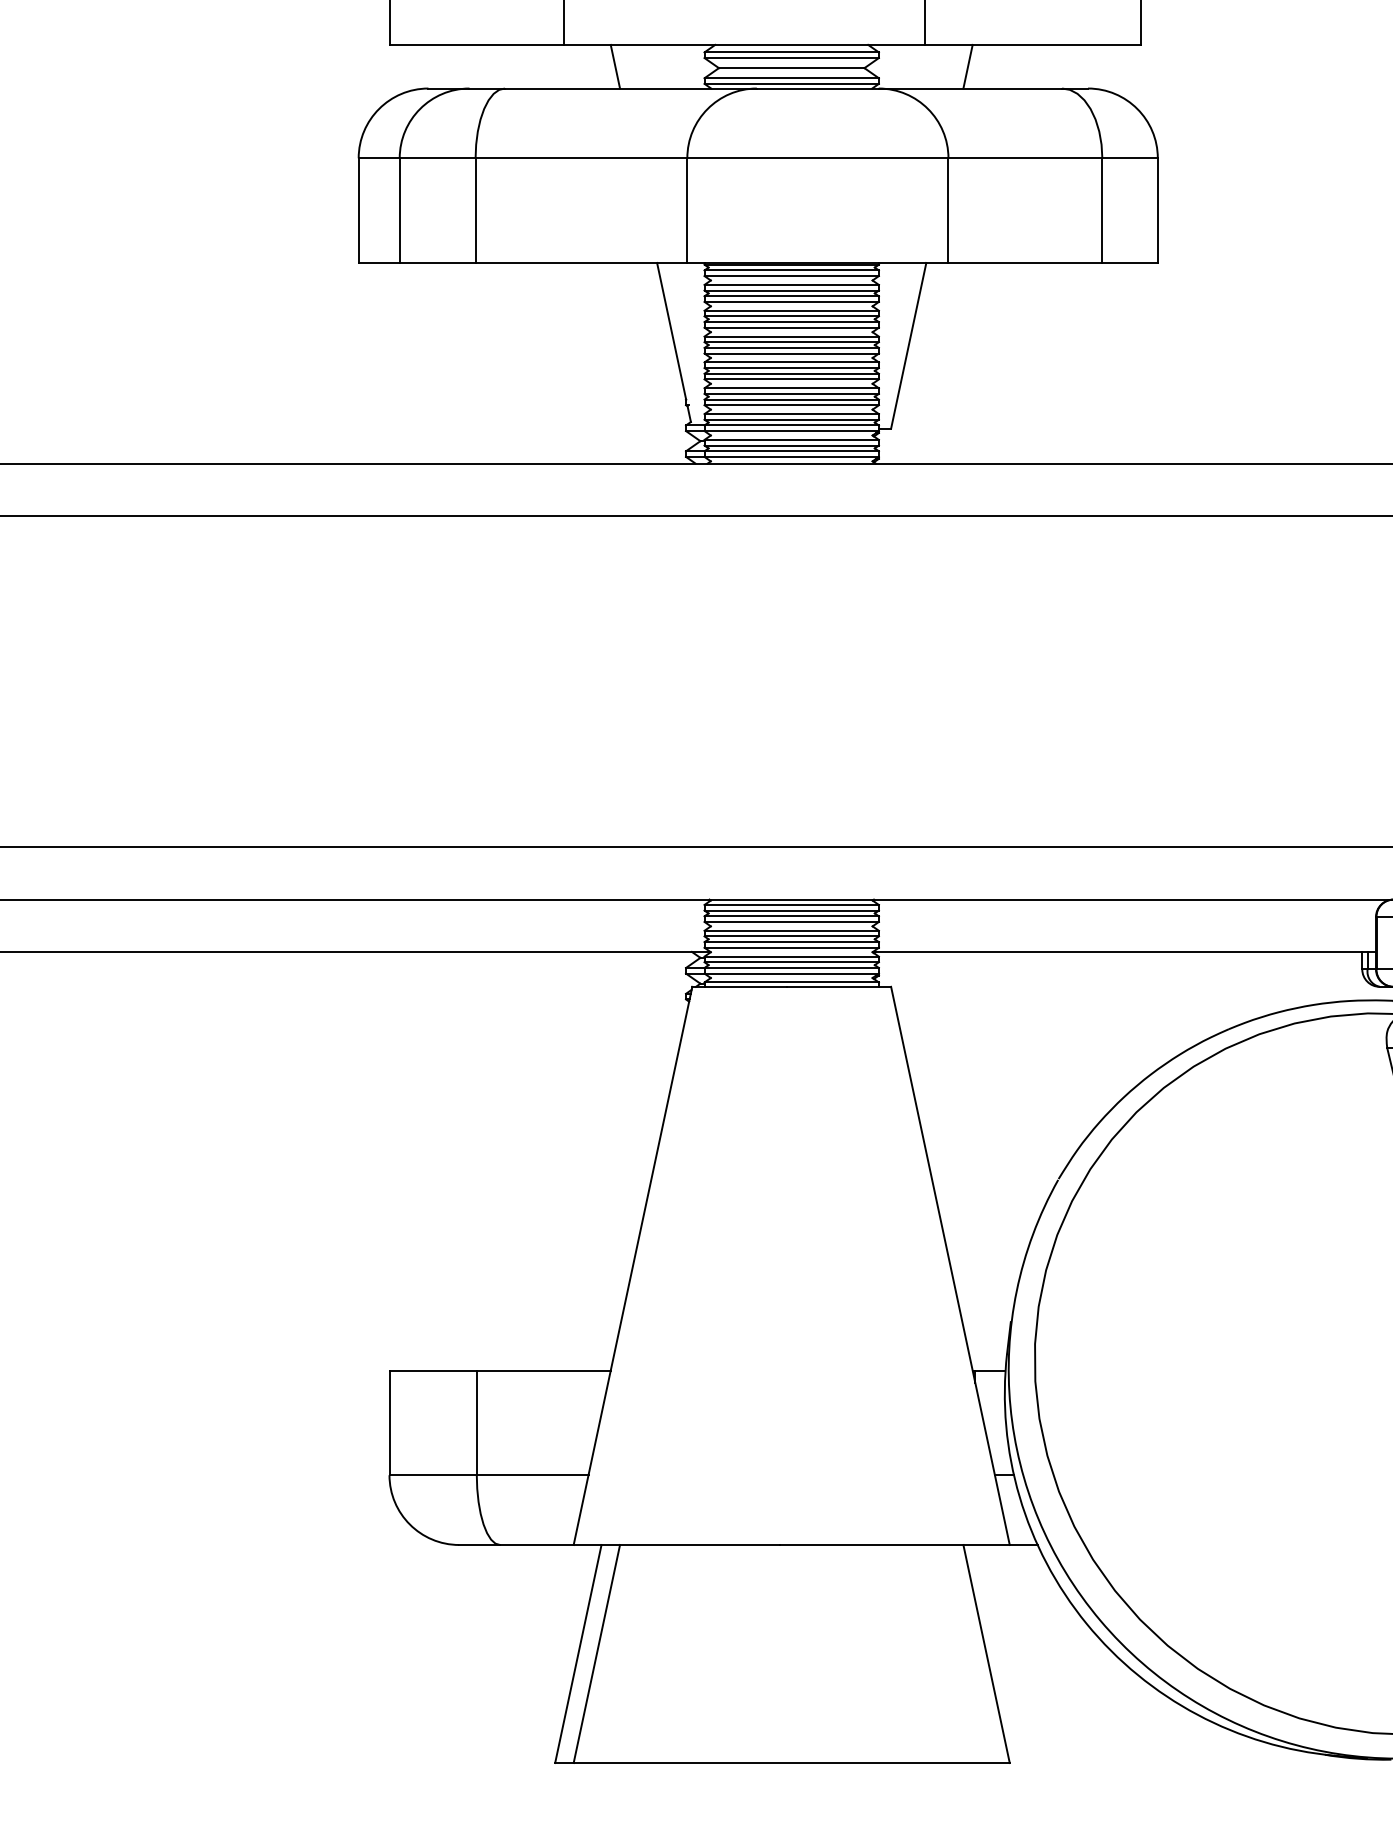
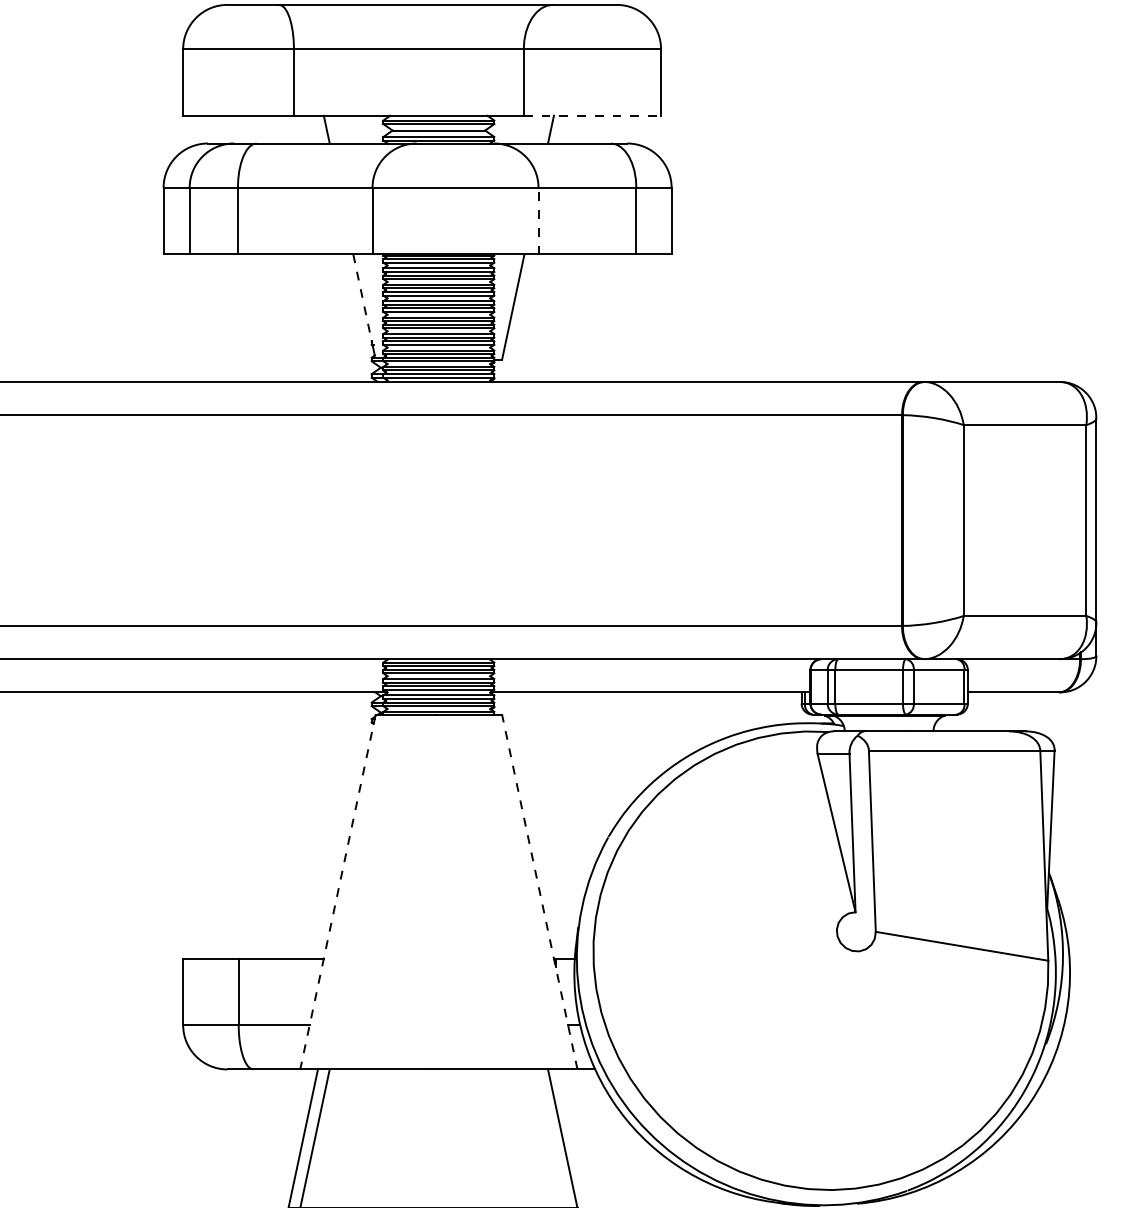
line: (1033, 44) -> (592, 115), solid -> dashed
line: (948, 209) -> (538, 220), solid -> dashed
line: (671, 332) -> (362, 298), solid -> dashed
line: (949, 1265) -> (539, 891), solid -> dashed
line: (632, 1266) -> (337, 892), solid -> dashed

